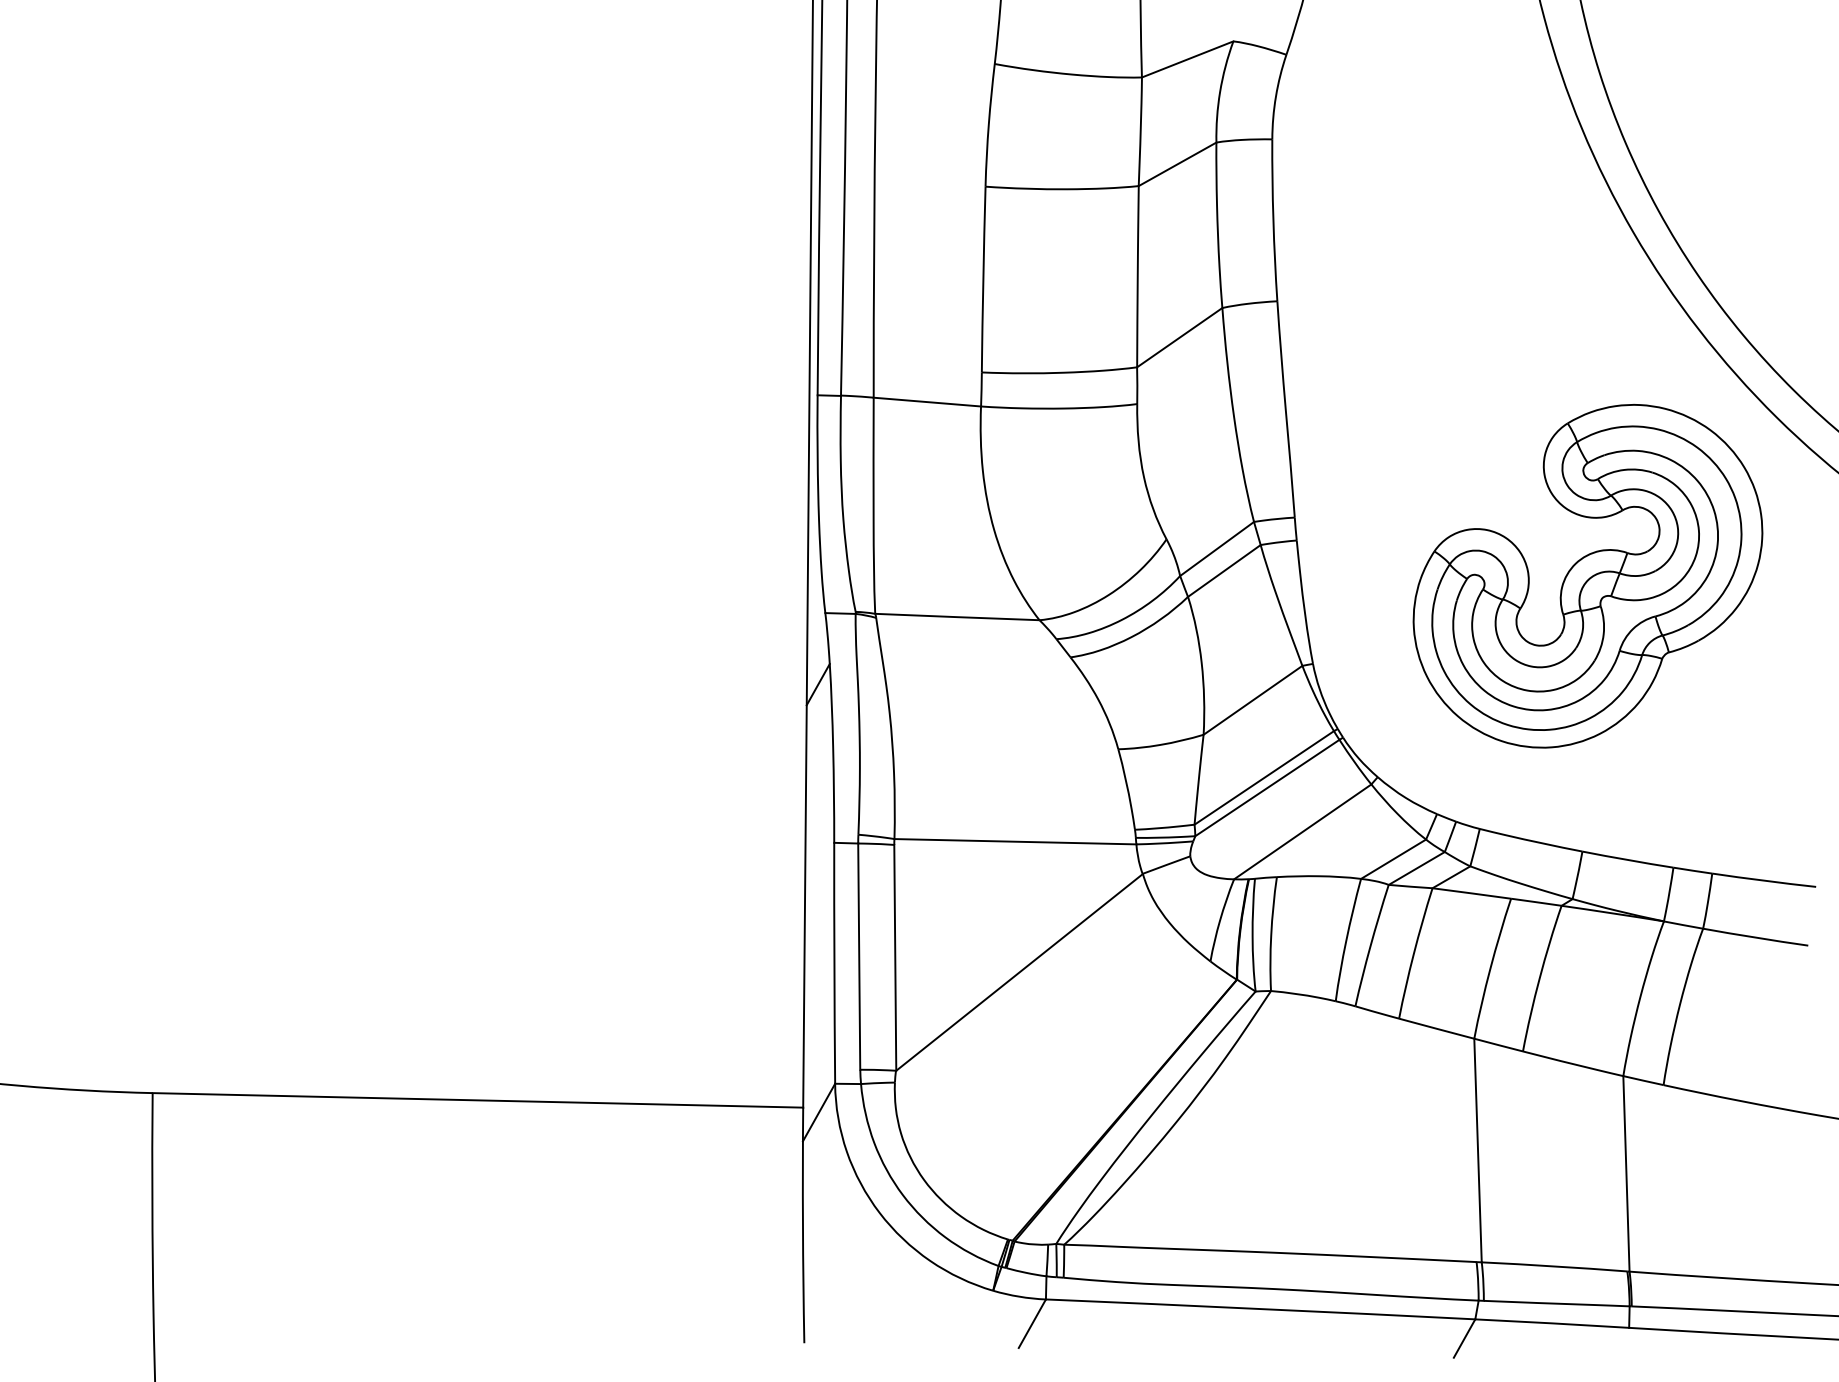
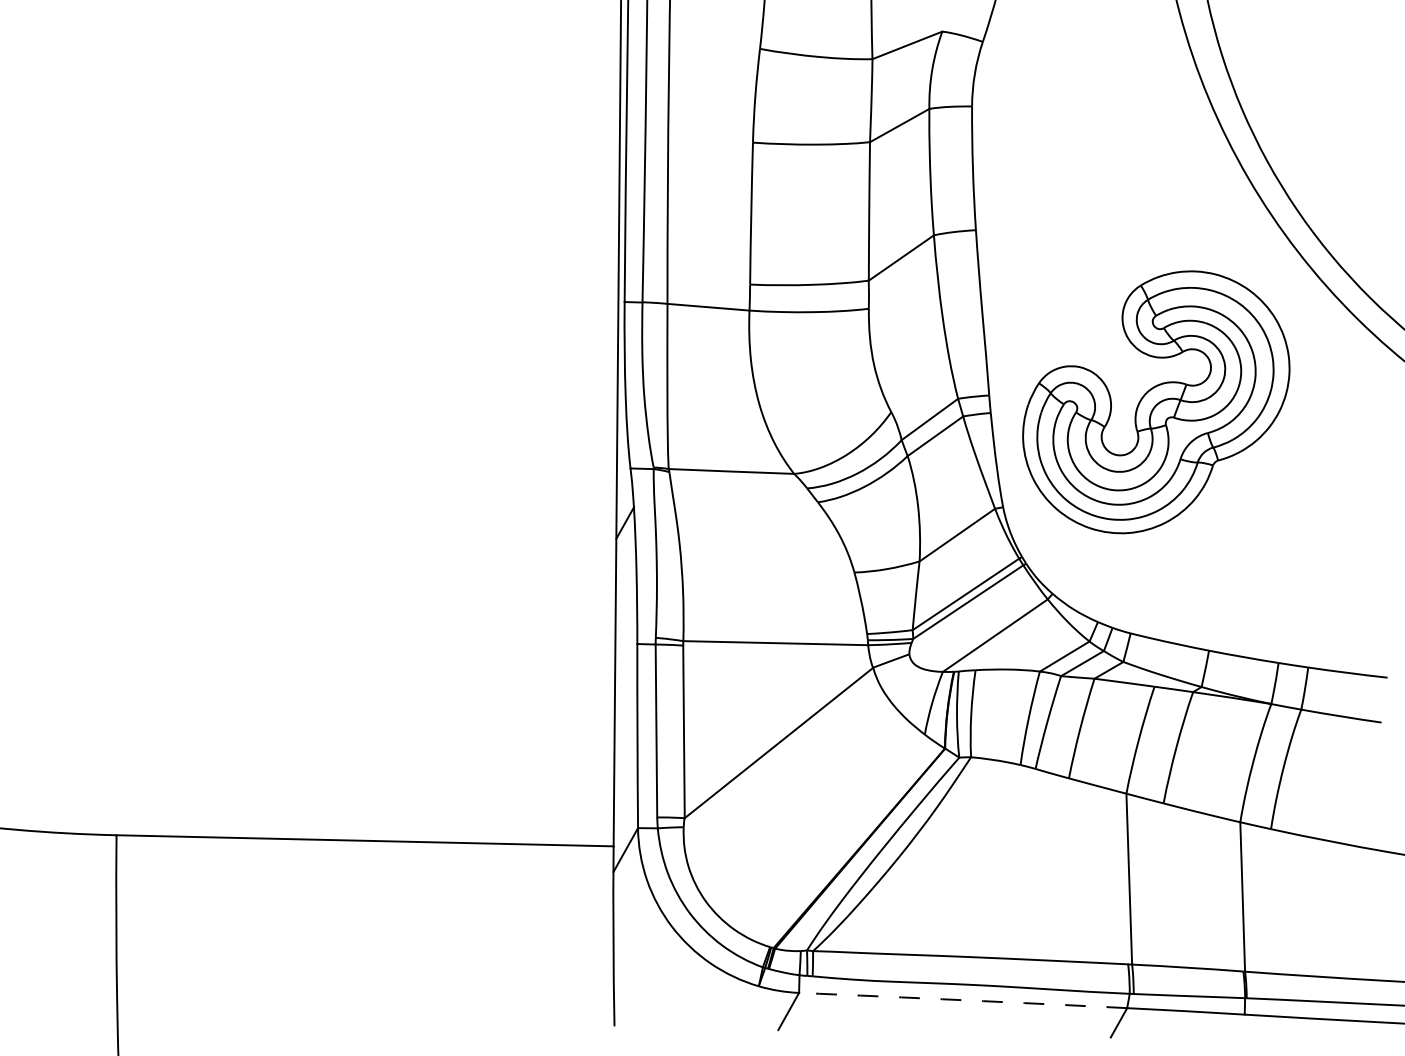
part: (1588, 576) -> (1156, 402), moved
arc: (1261, 1309) -> (963, 1000), solid -> dashed

